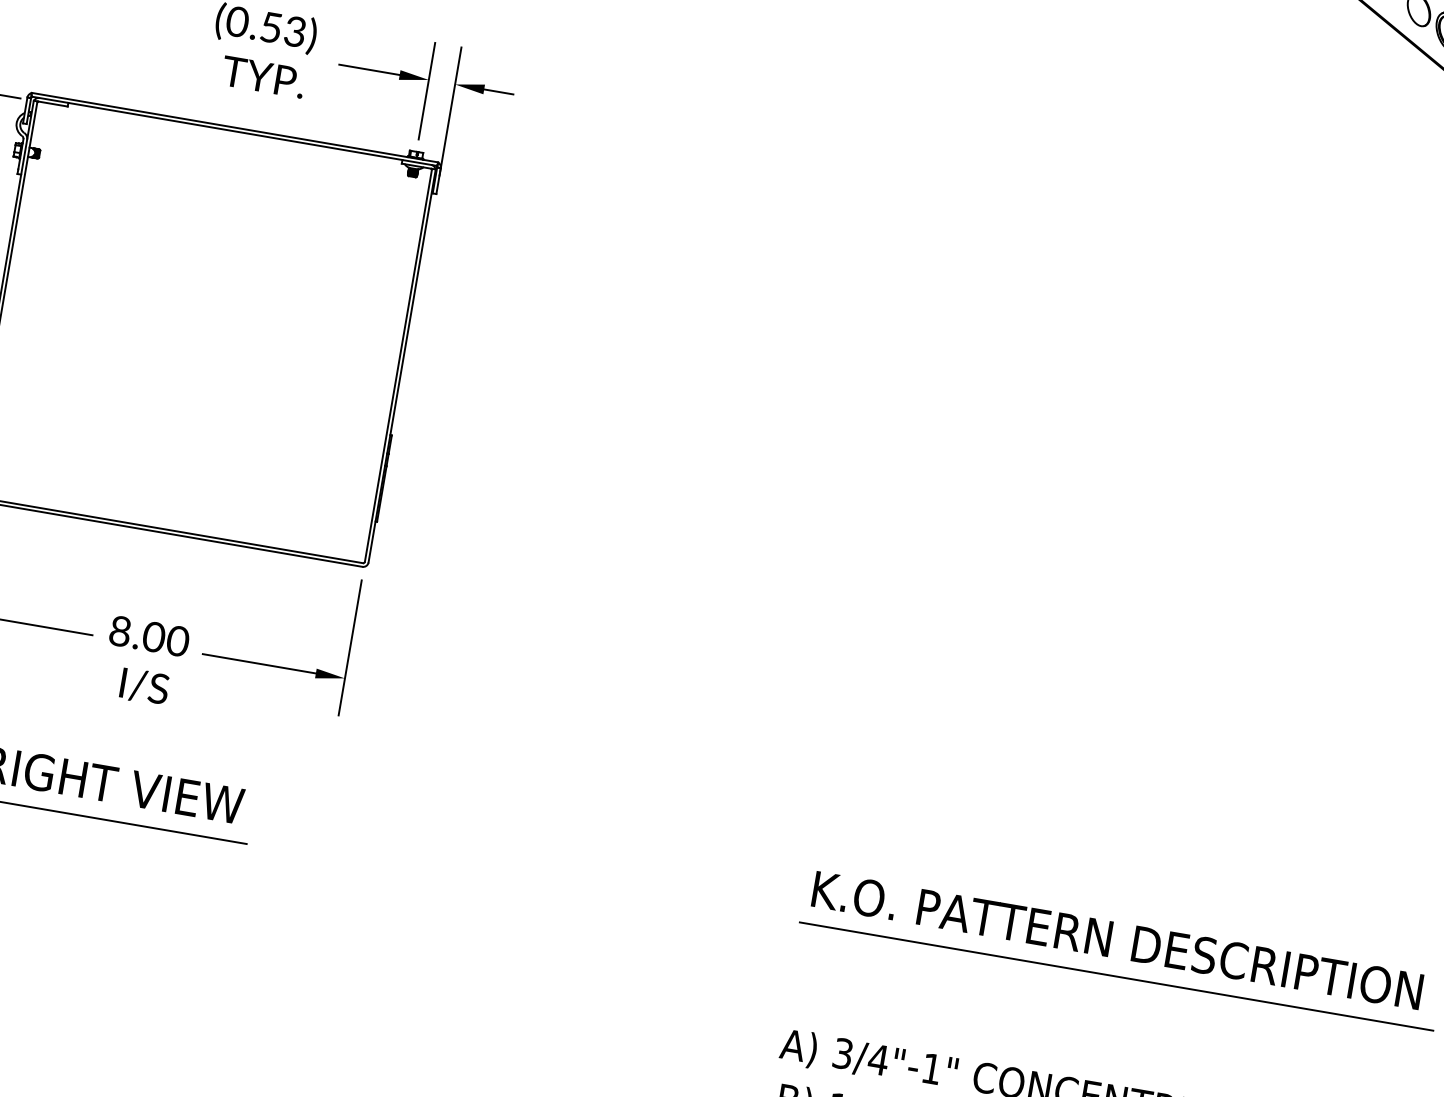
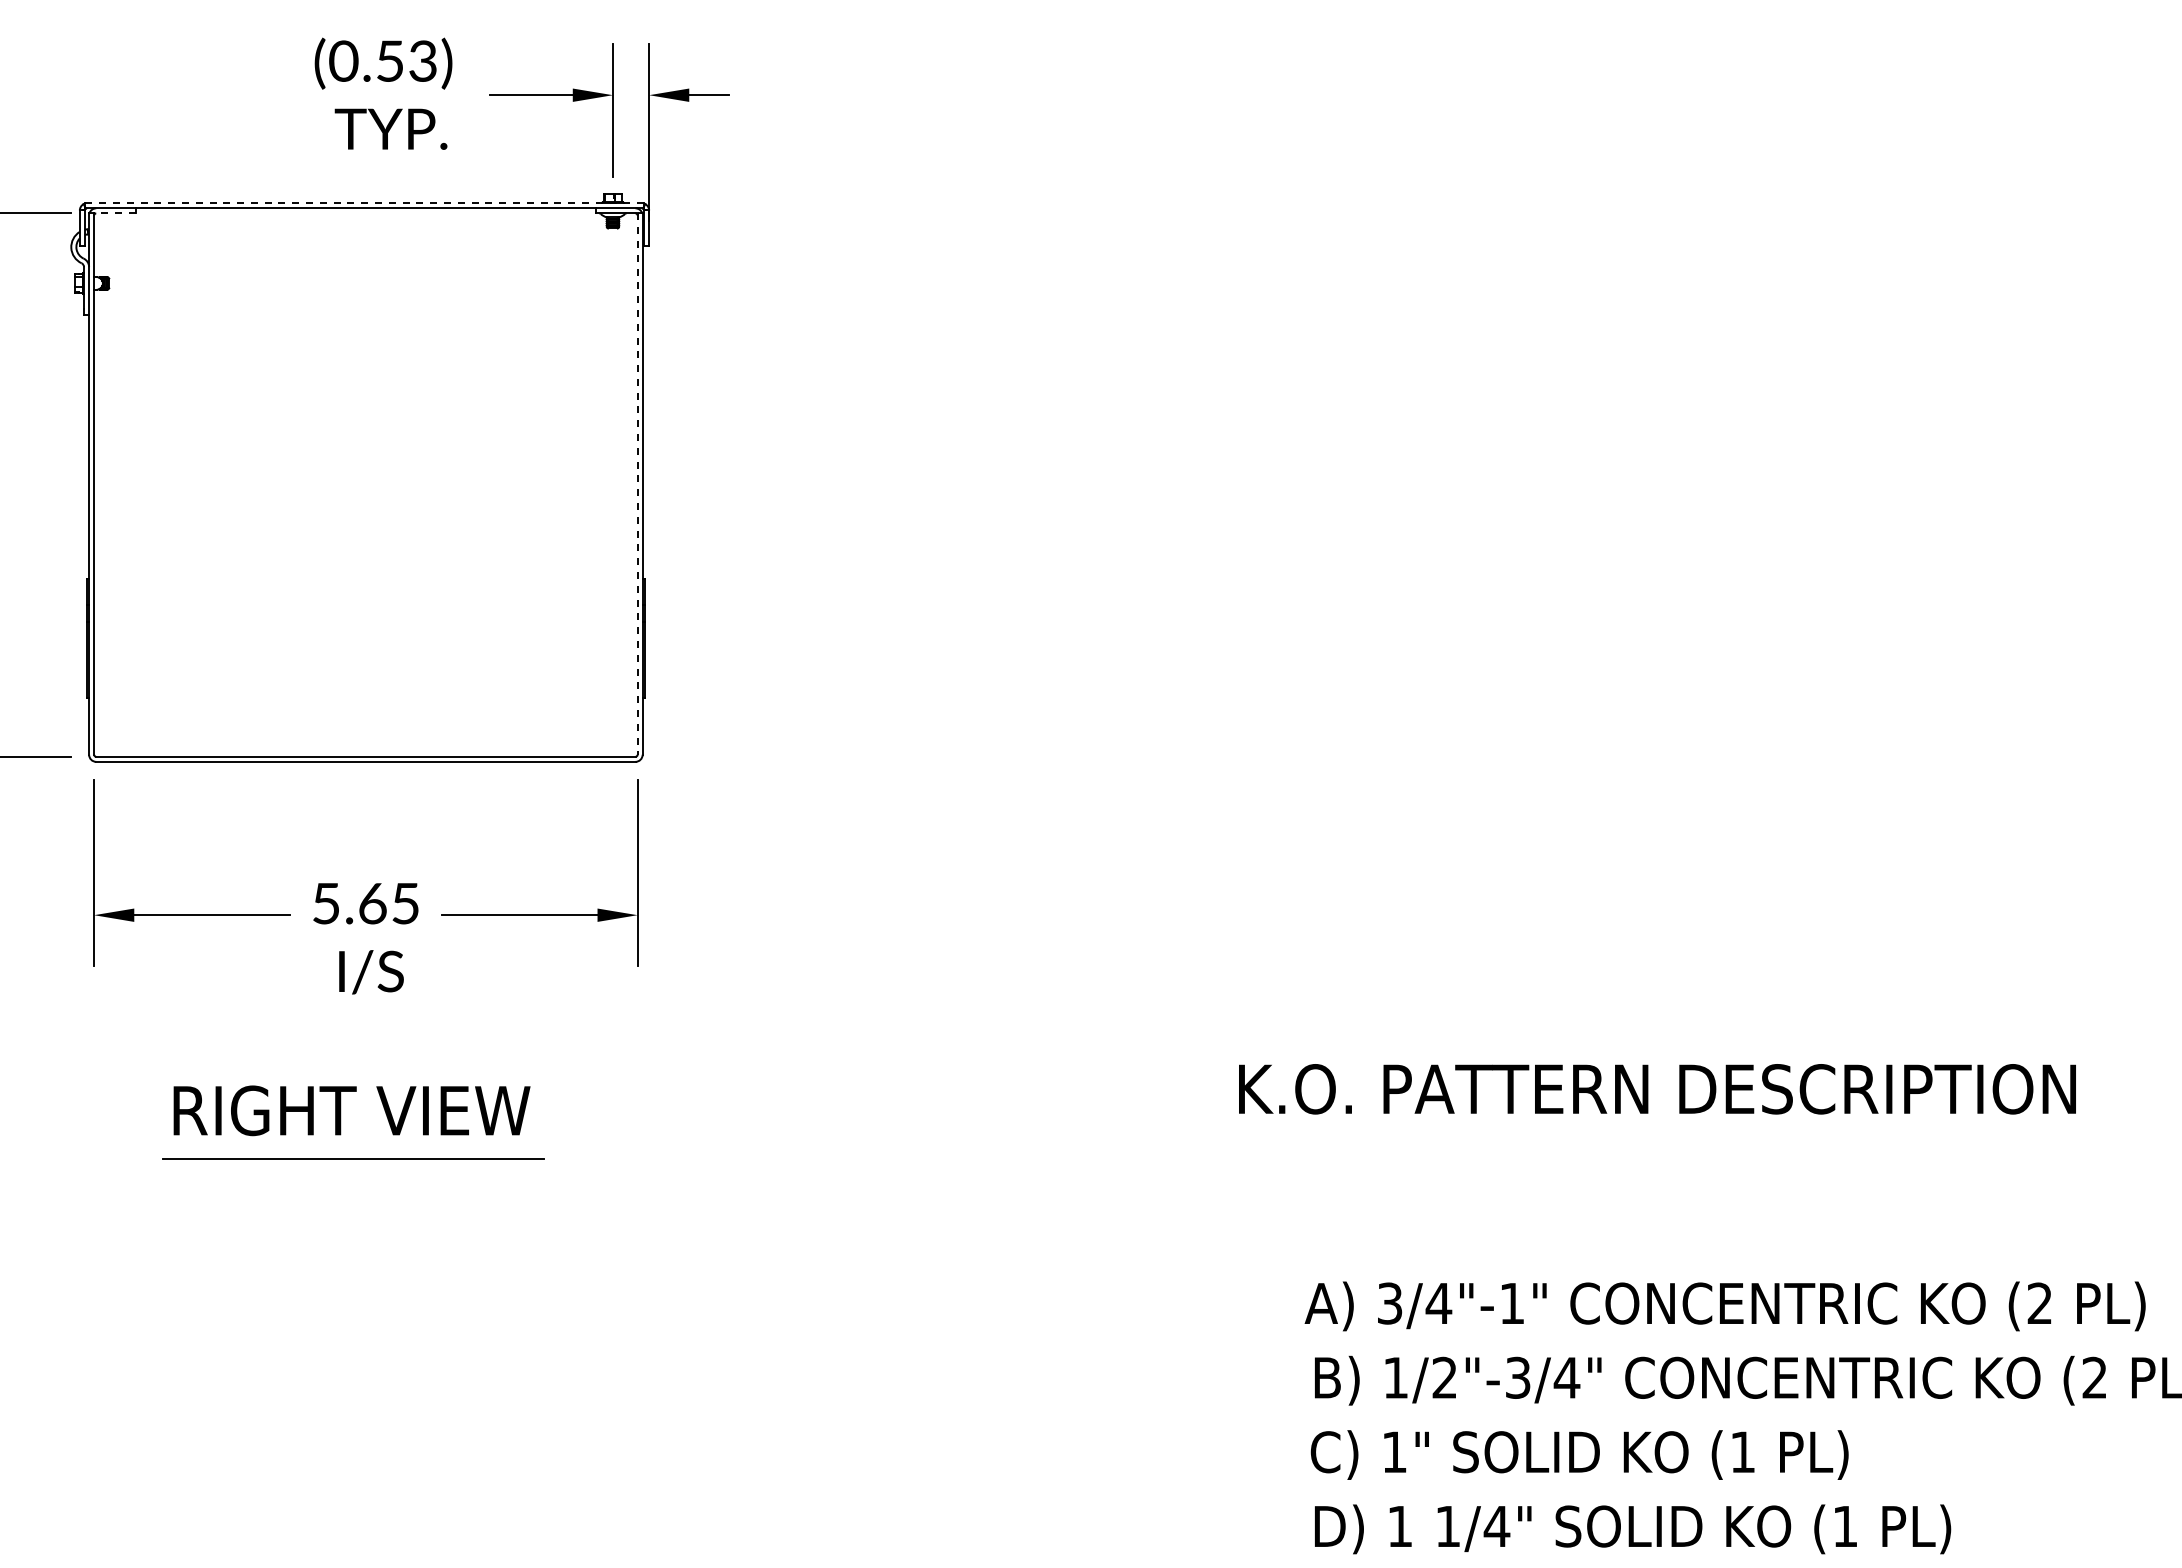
line: (53, 104) -> (116, 213), solid -> dashed
line: (235, 127) -> (364, 203), solid -> dashed
line: (398, 365) -> (637, 484), solid -> dashed
text: (149, 636) -> (366, 903), 8.00 -> 5.65
text: (1117, 940) -> (1657, 1089), moved
line: (1116, 976) -> (1738, 1137), removed

